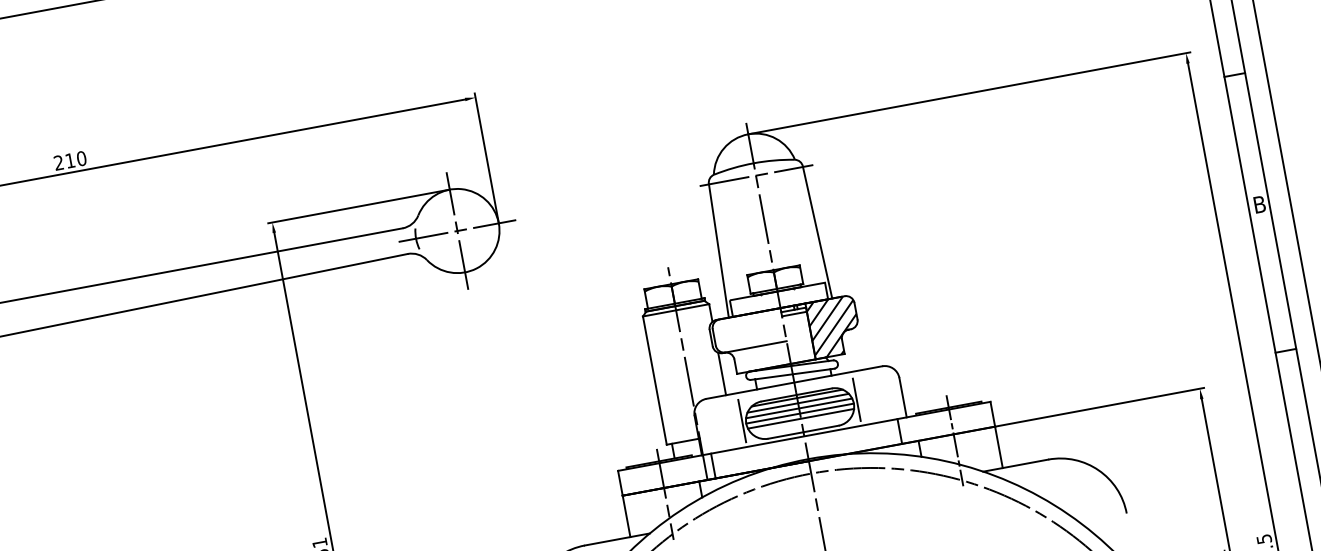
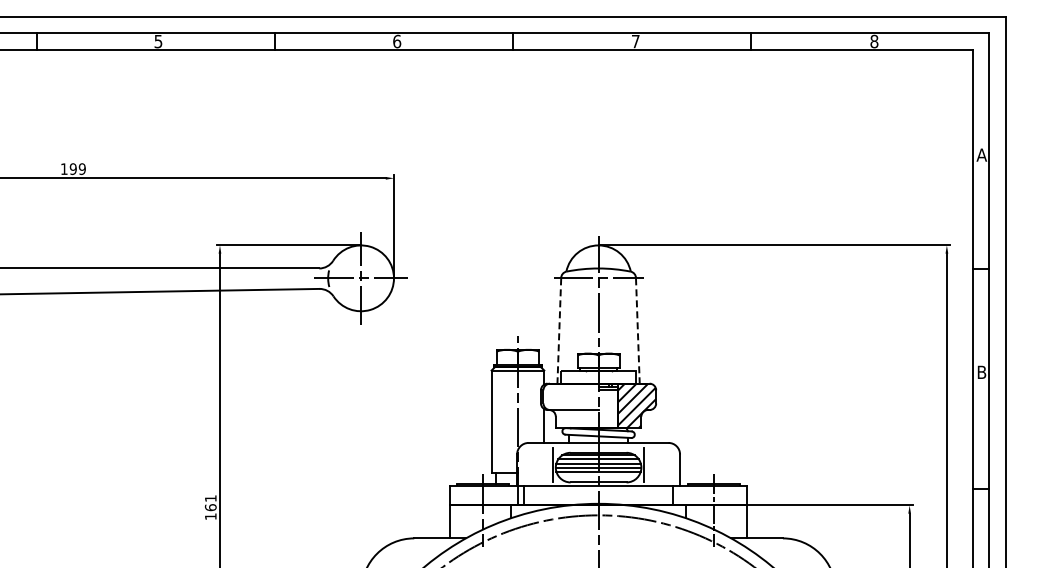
text: (69, 161) -> (72, 169), 210 -> 199
line: (817, 233) -> (637, 331), solid -> dashed
line: (719, 251) -> (559, 331), solid -> dashed

